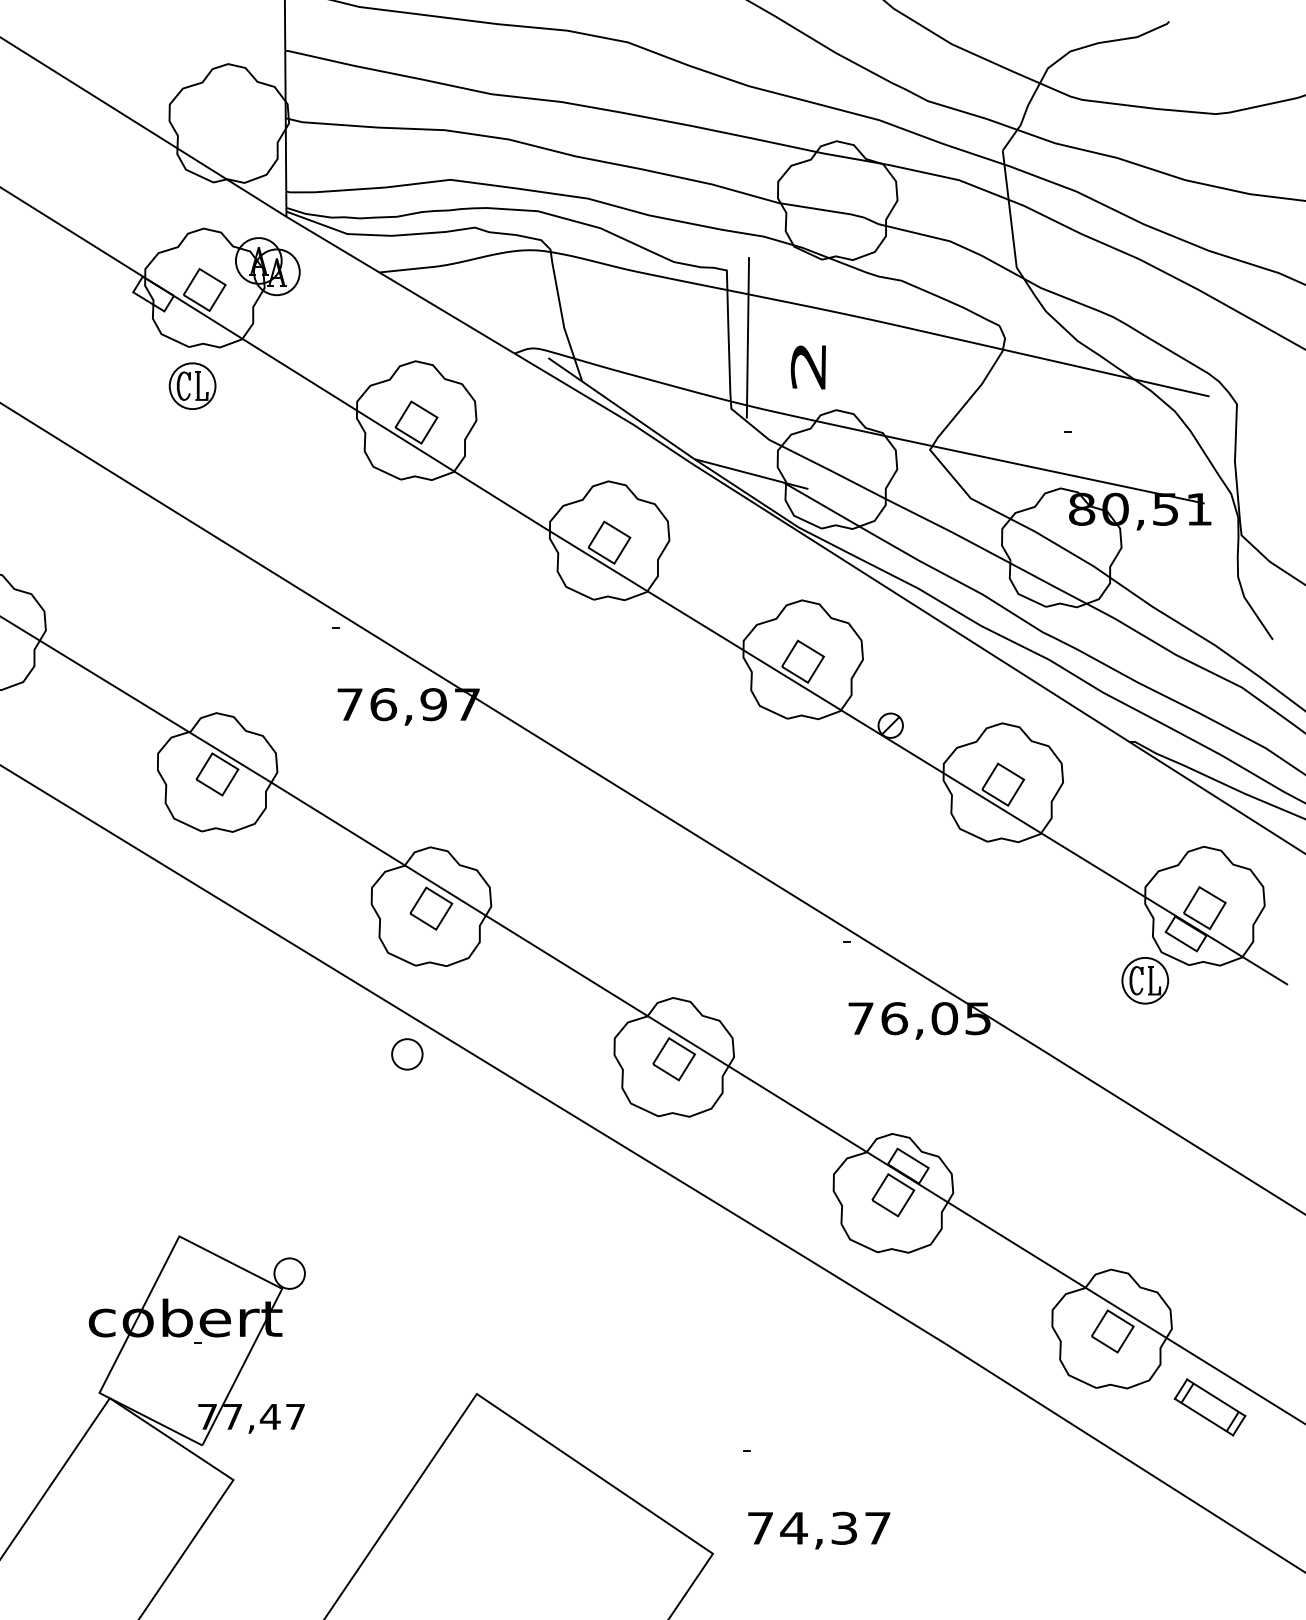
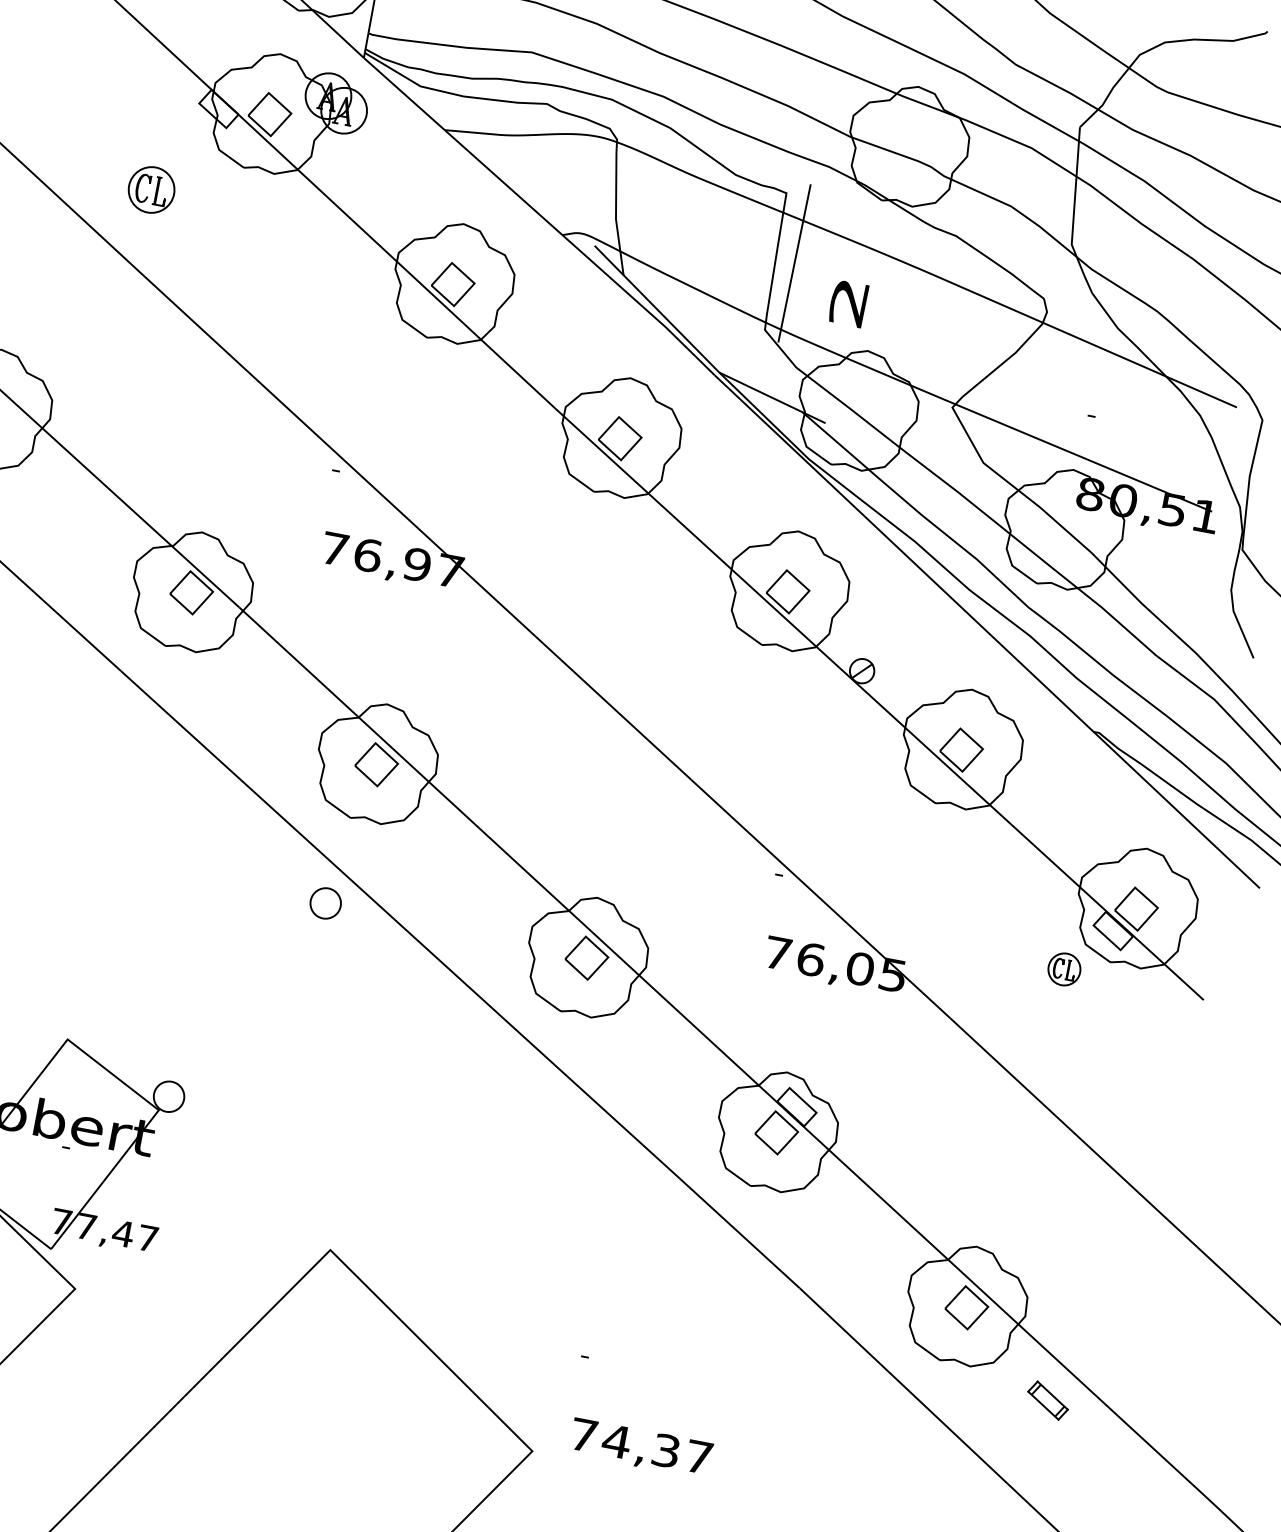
part: (192, 385) -> (151, 189), moved
part: (1145, 980) -> (1064, 969), size x0.7
part: (1209, 1407) -> (1047, 1400), size x0.6

